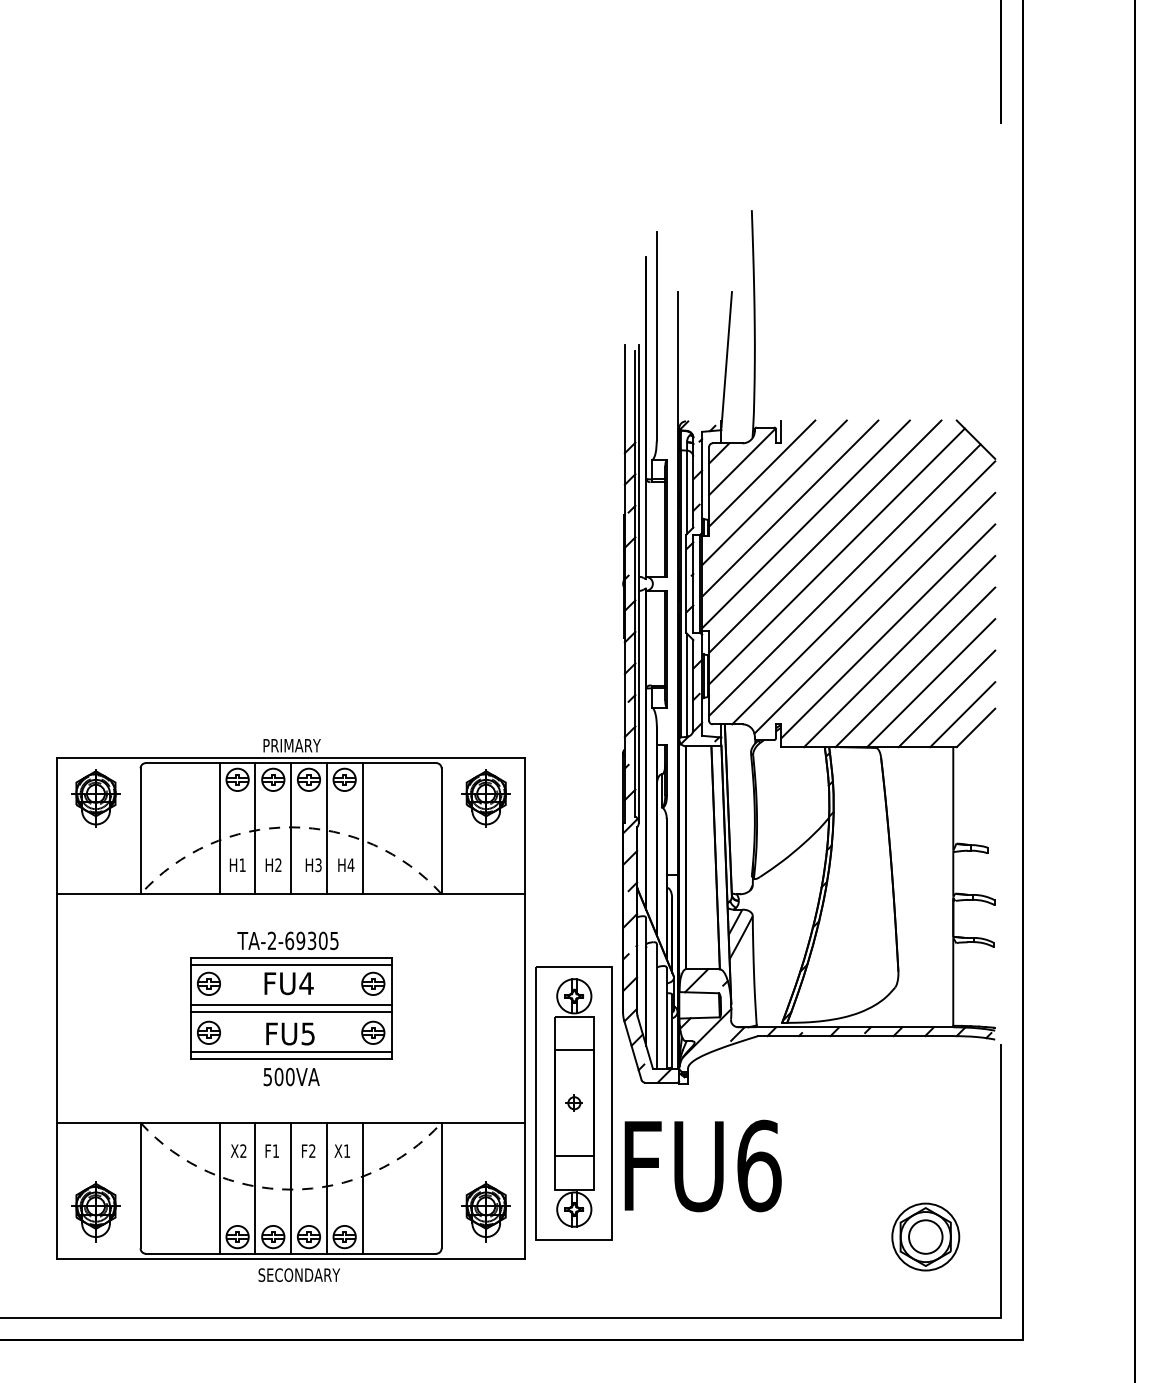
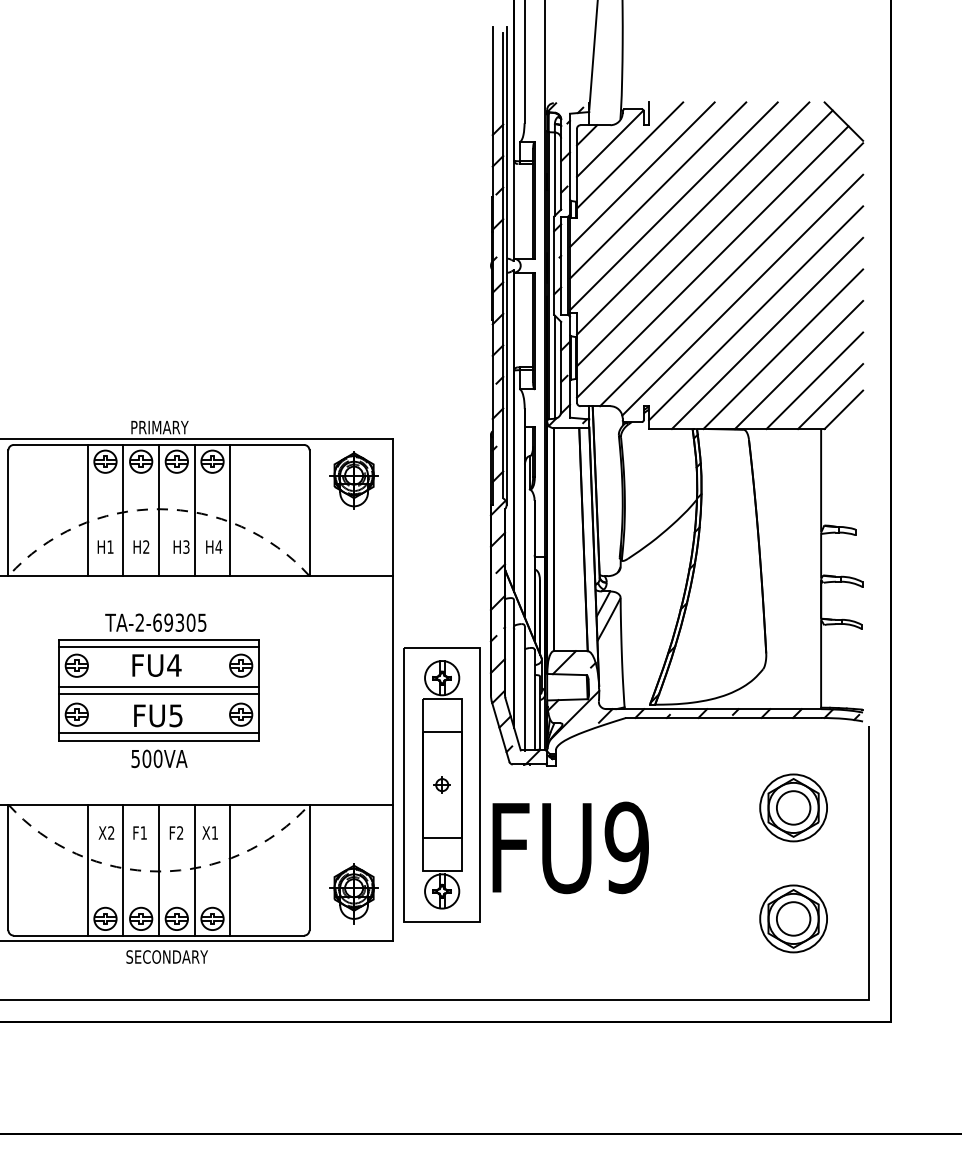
part: (925, 1125) -> (793, 807), added
text: (758, 1165) -> (626, 847), FU6 -> FU9

